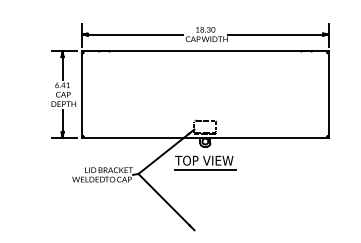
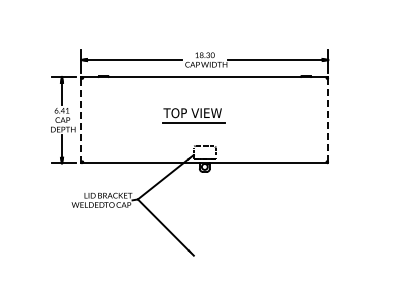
line: (82, 94) -> (81, 119), solid -> dashed
line: (329, 95) -> (328, 120), solid -> dashed
part: (205, 163) -> (193, 115), moved

